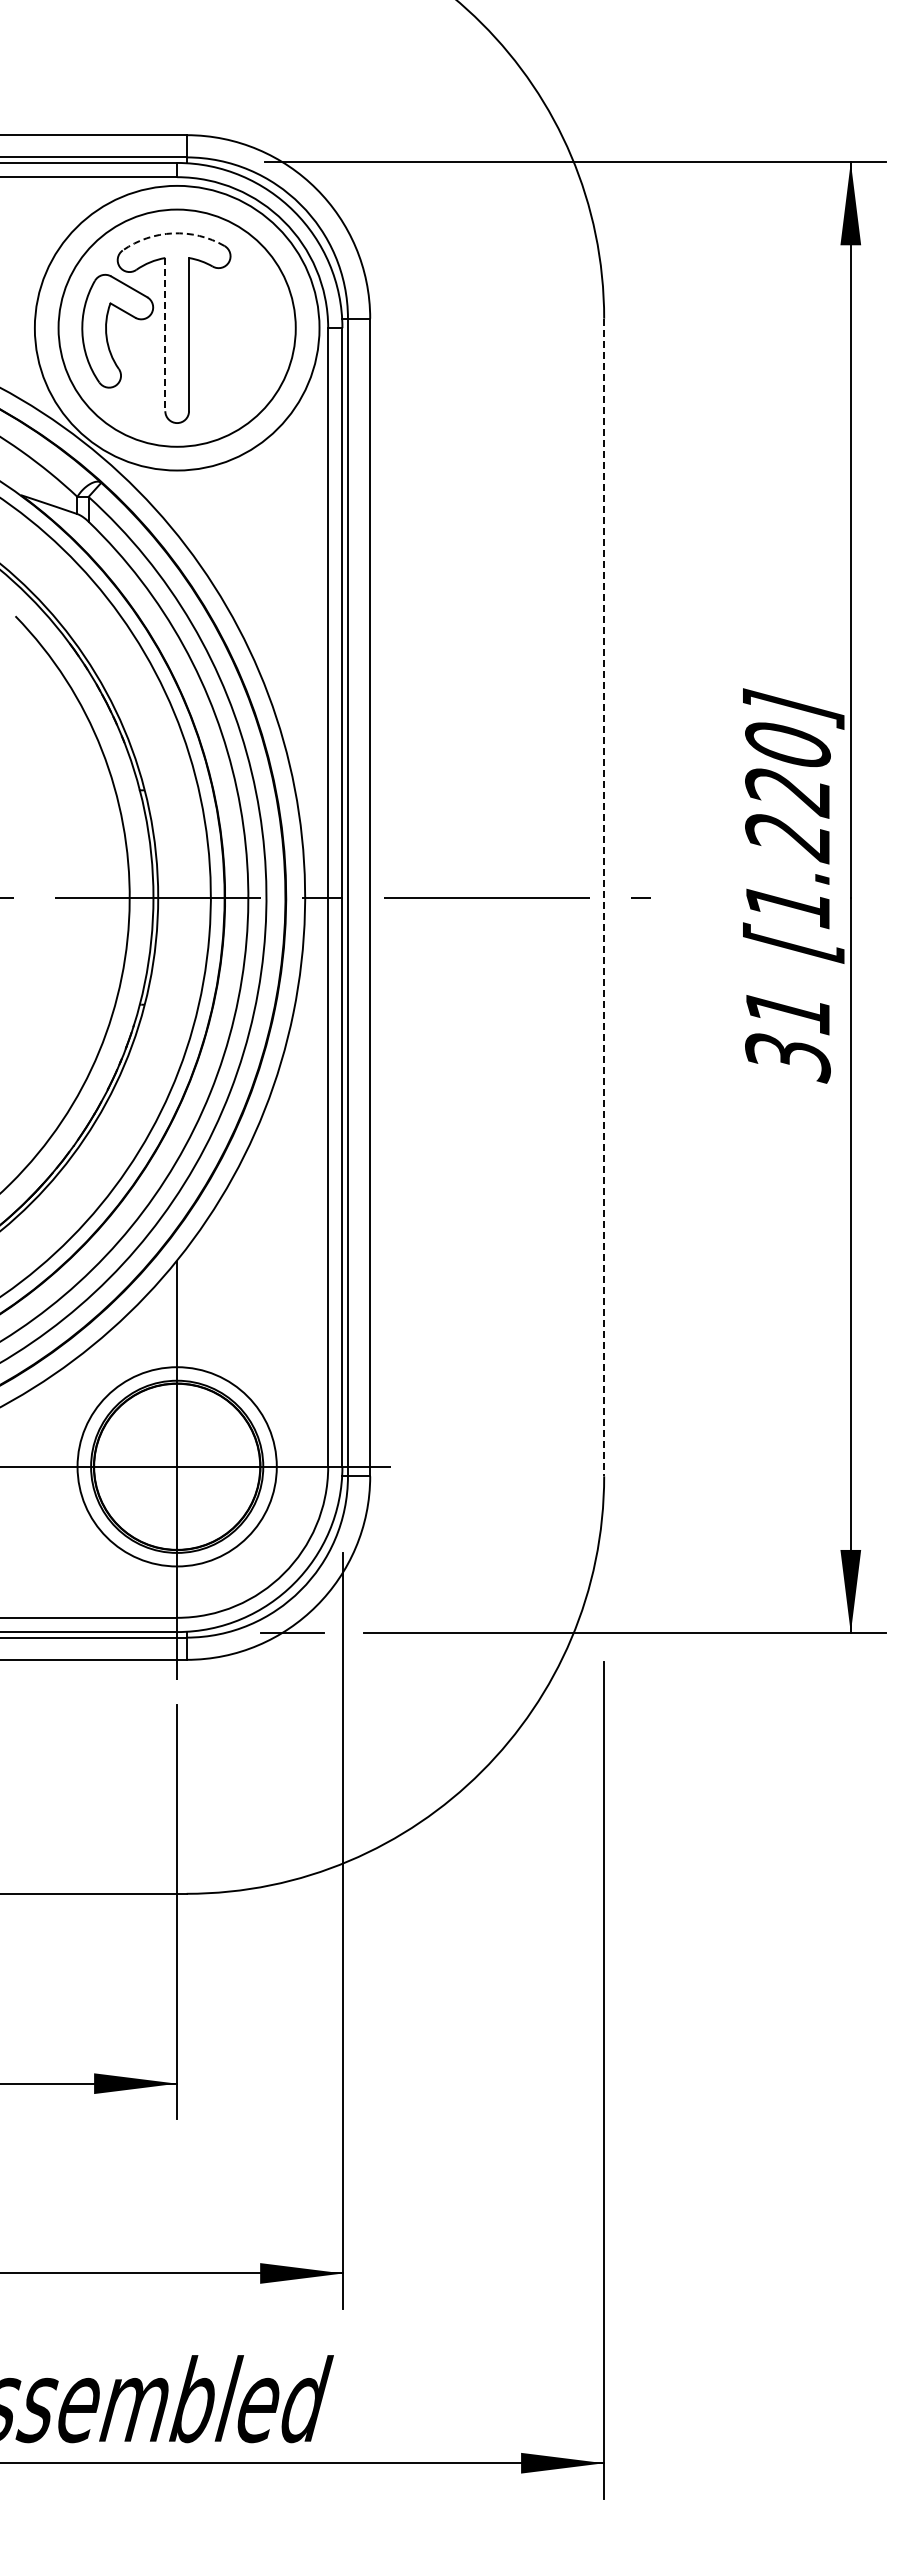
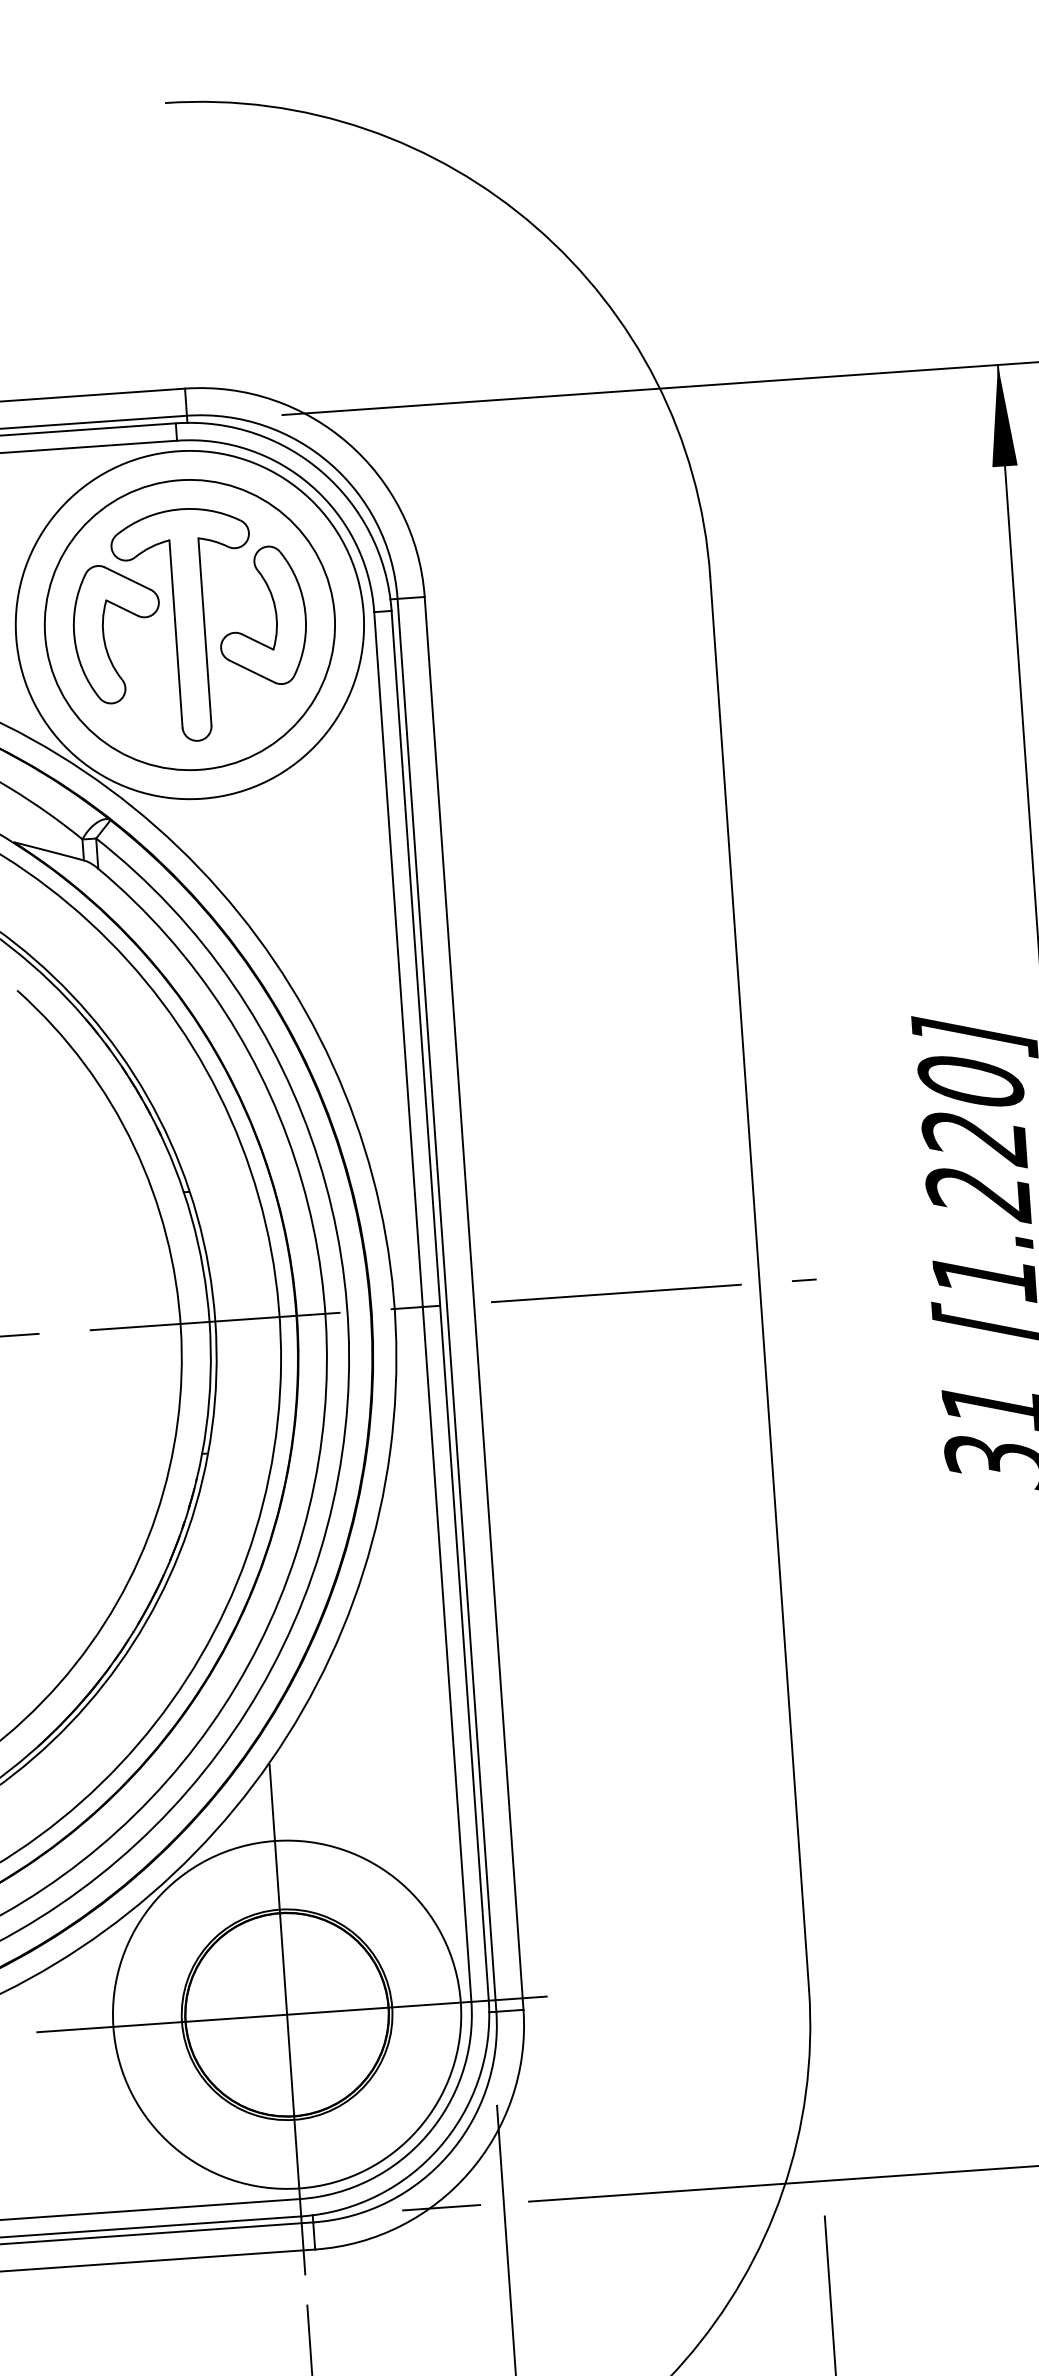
arc: (173, 233) -> (177, 509), dashed -> solid
part: (247, 324) -> (275, 614), added
line: (165, 334) -> (176, 633), dashed -> solid
line: (604, 897) -> (760, 1283), dashed -> solid
circle: (176, 1466) -> (286, 2014), size x1.43

